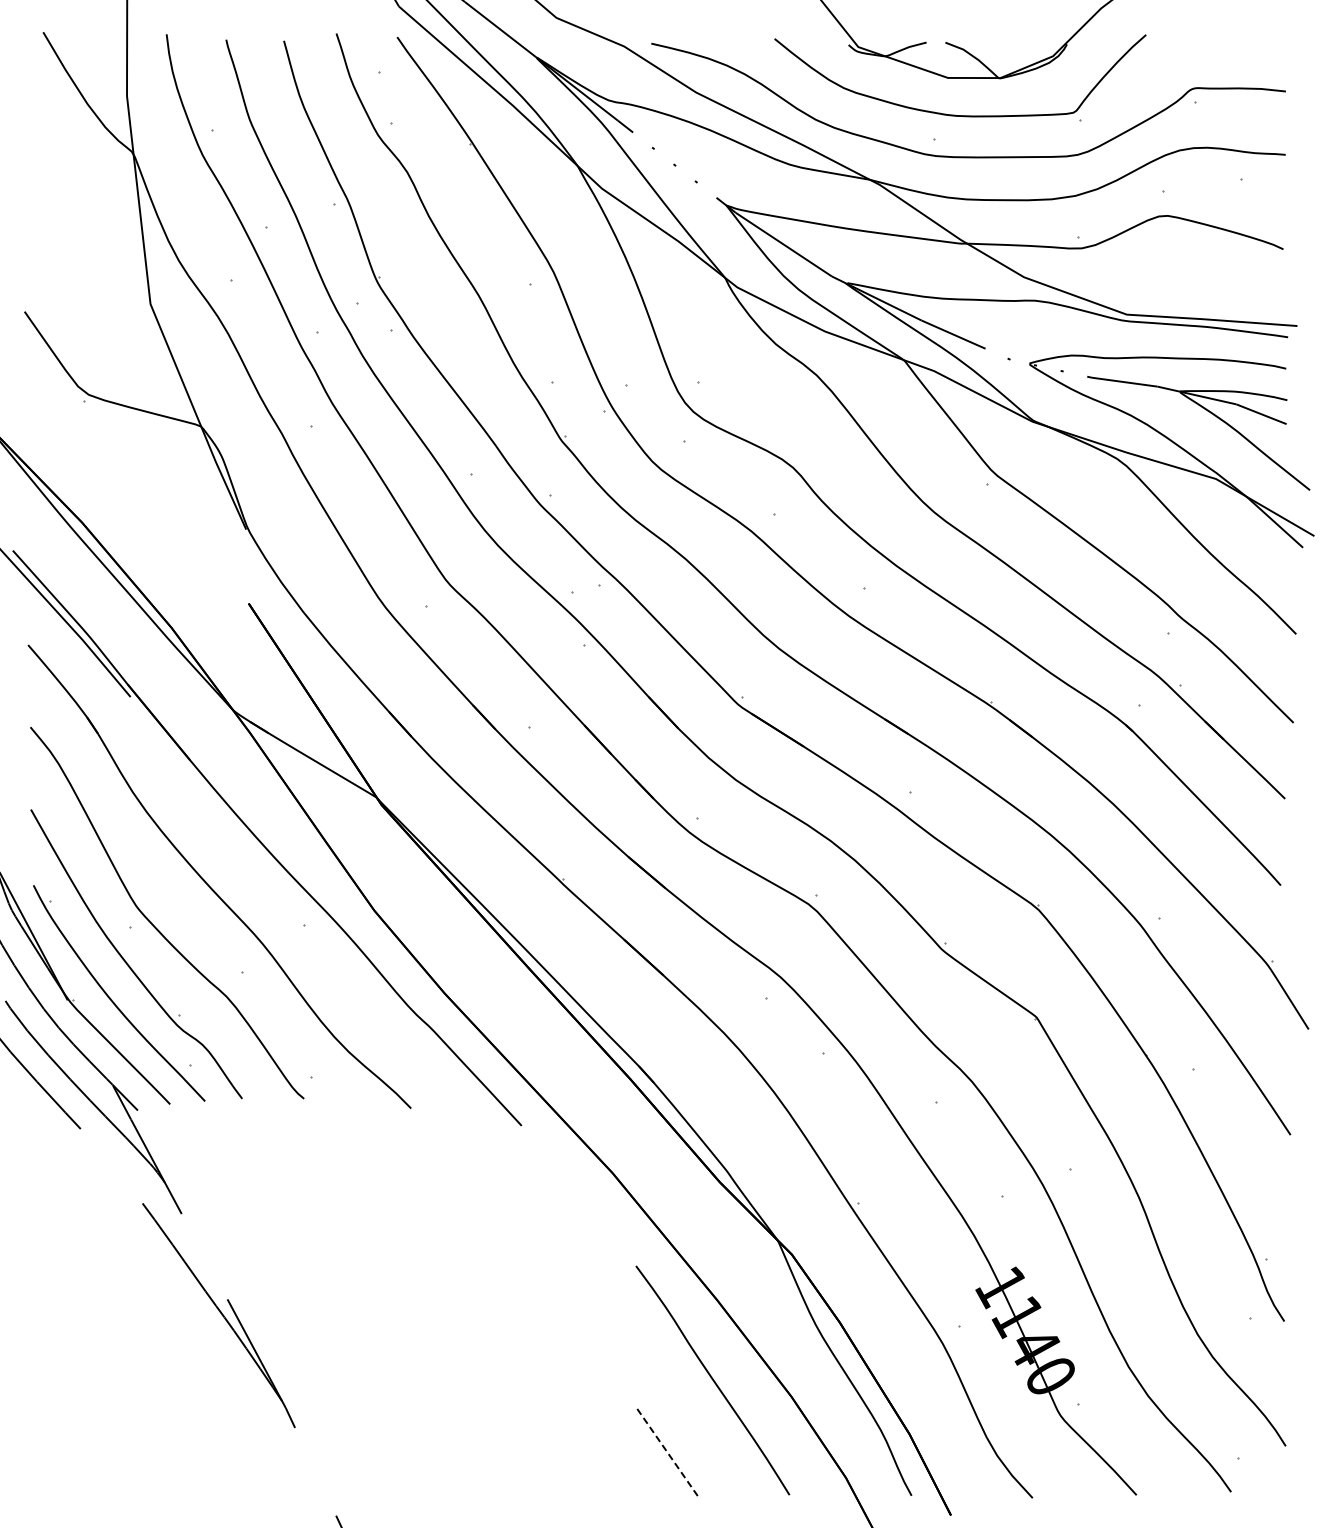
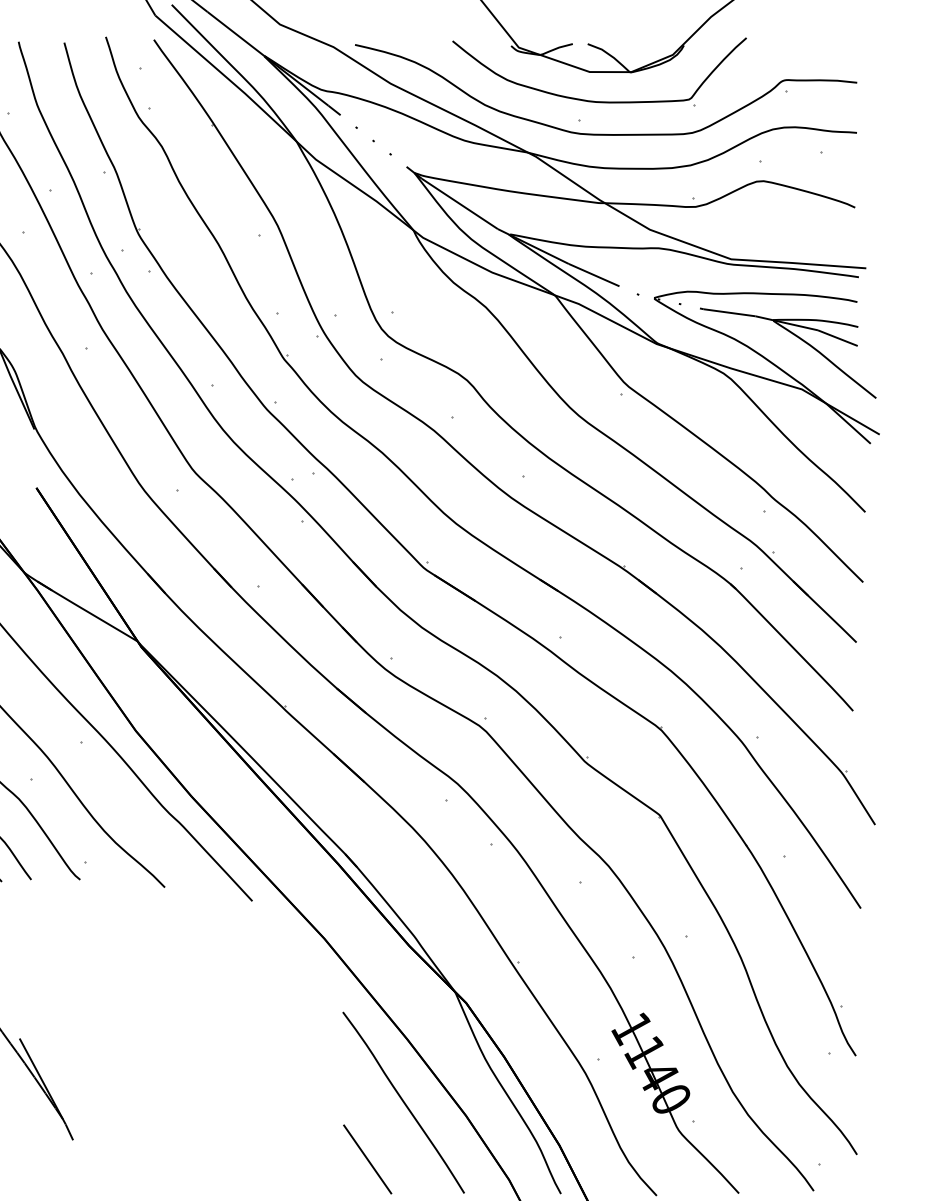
line: (667, 1451) -> (367, 1158), dashed -> solid

